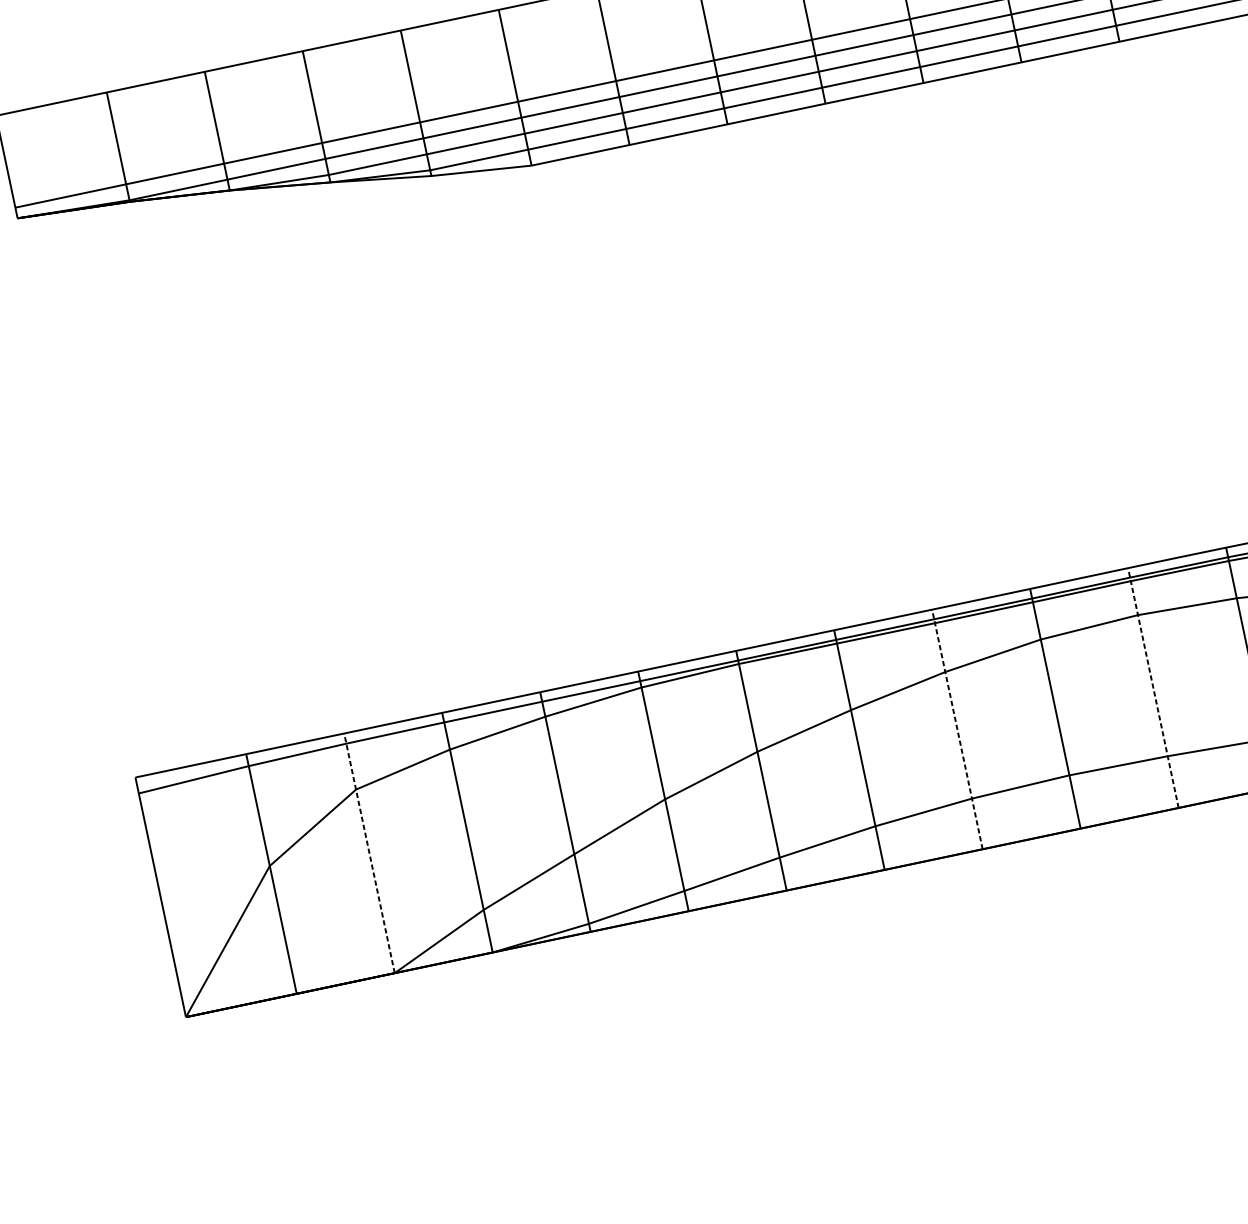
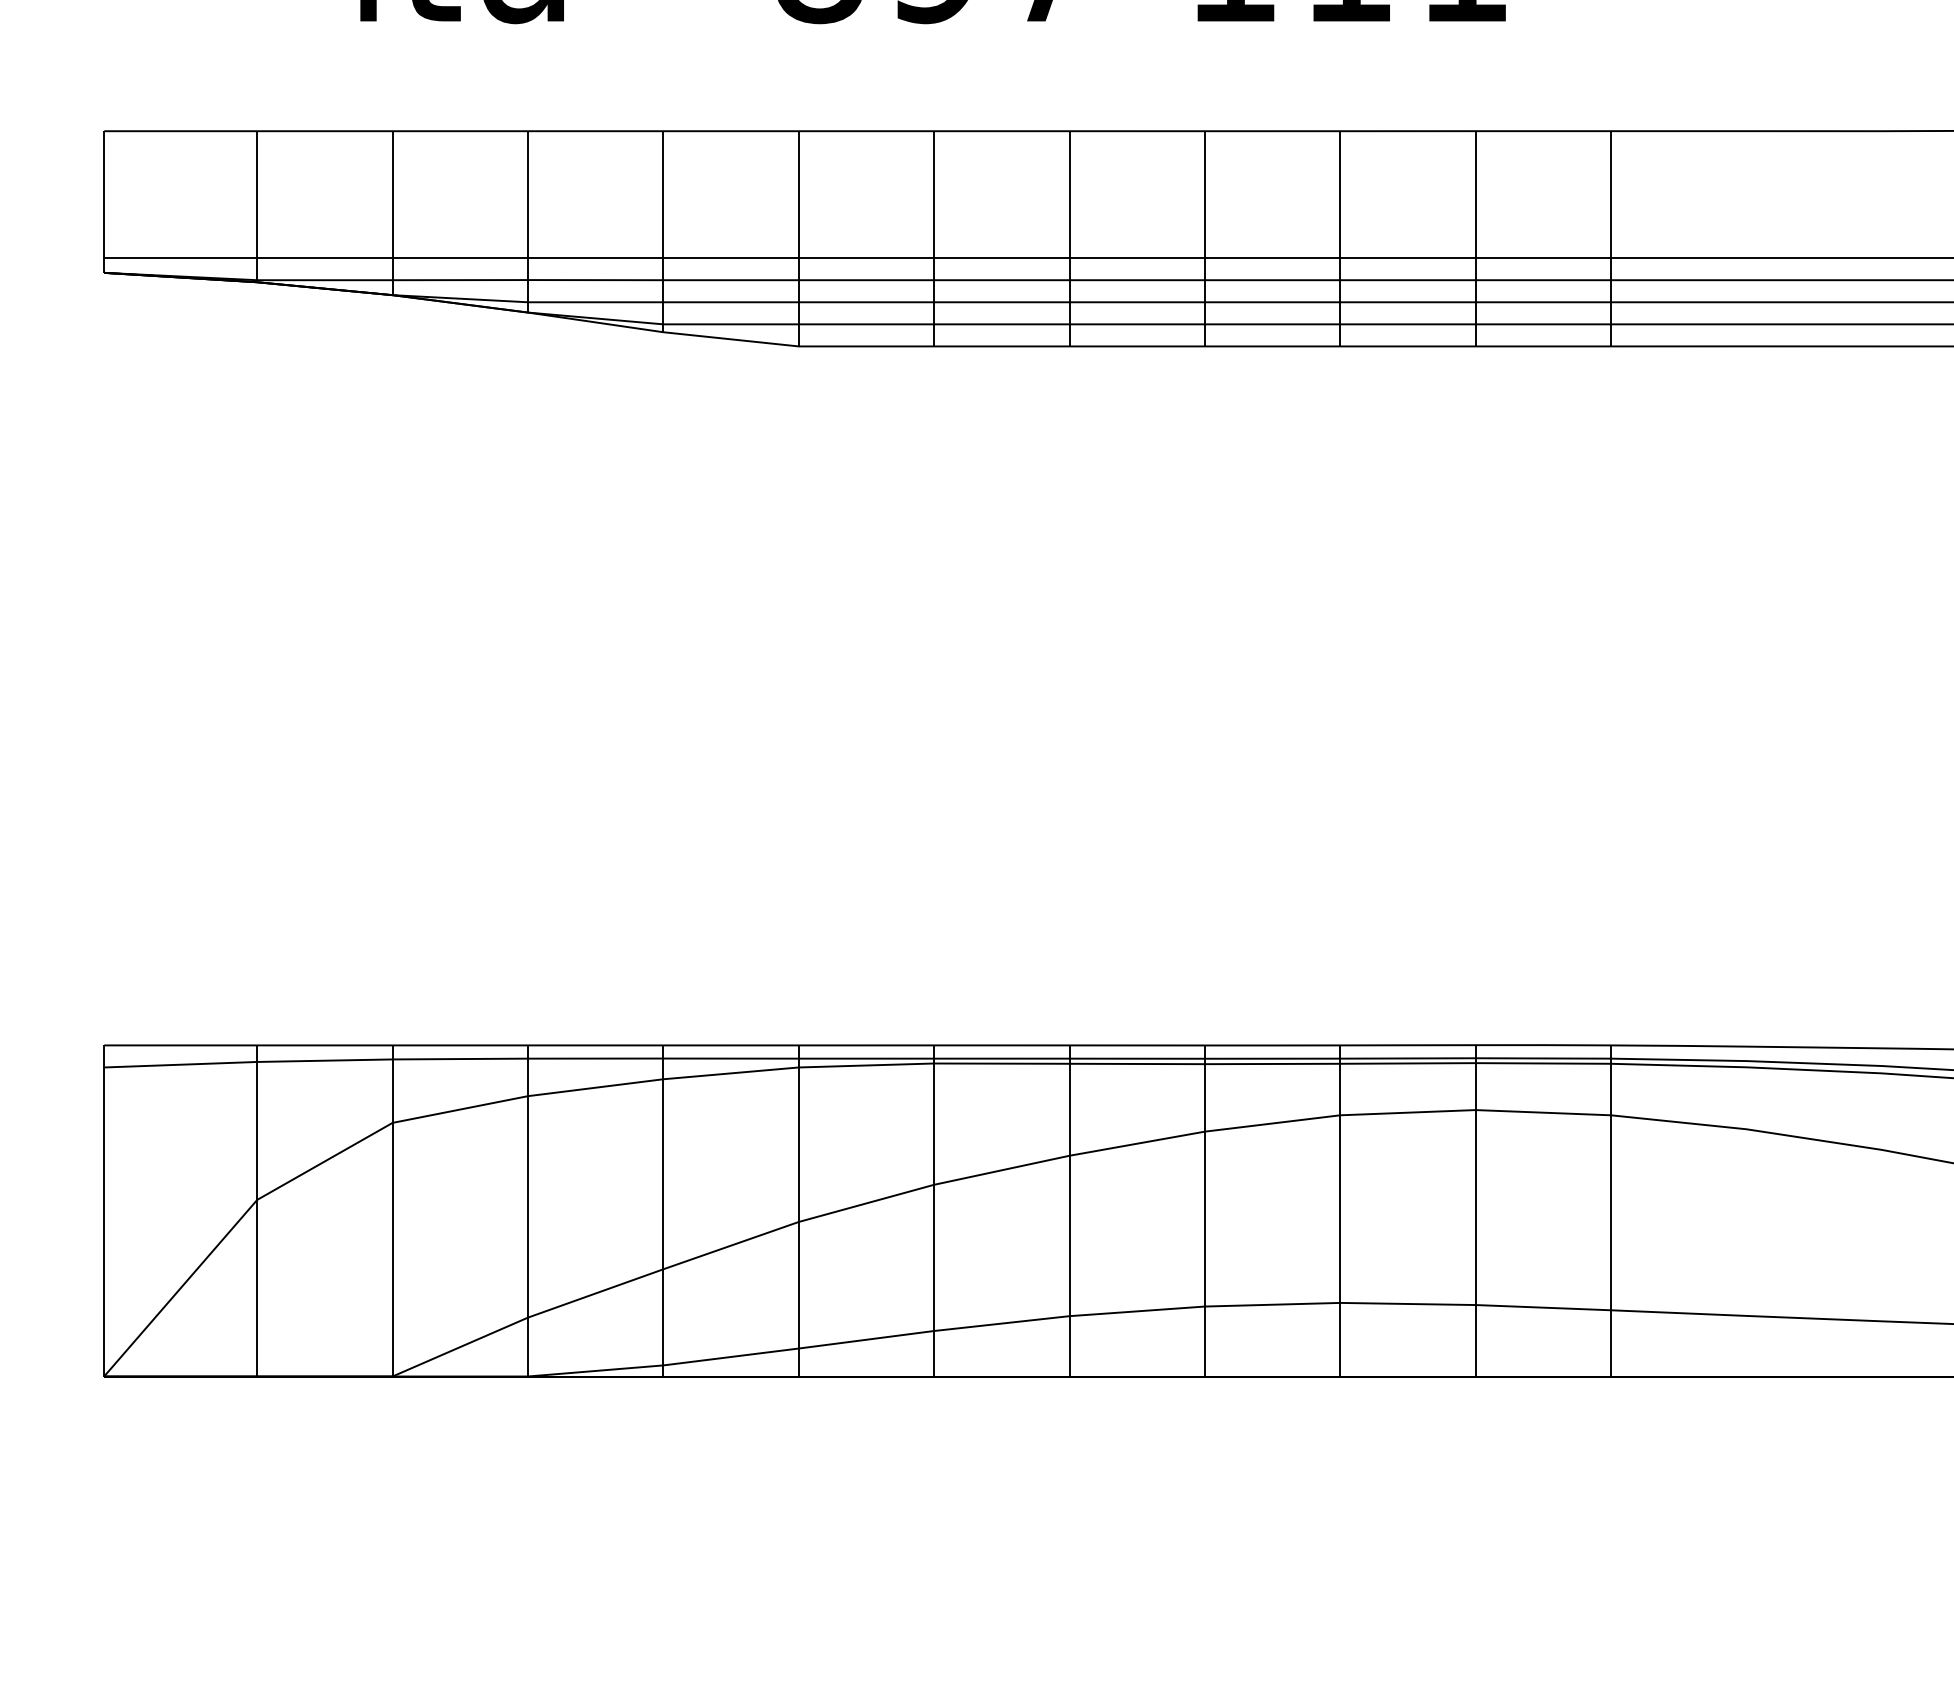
line: (1153, 687) -> (1475, 1210), dashed -> solid
line: (957, 729) -> (1204, 1210), dashed -> solid
line: (369, 853) -> (392, 1210), dashed -> solid

